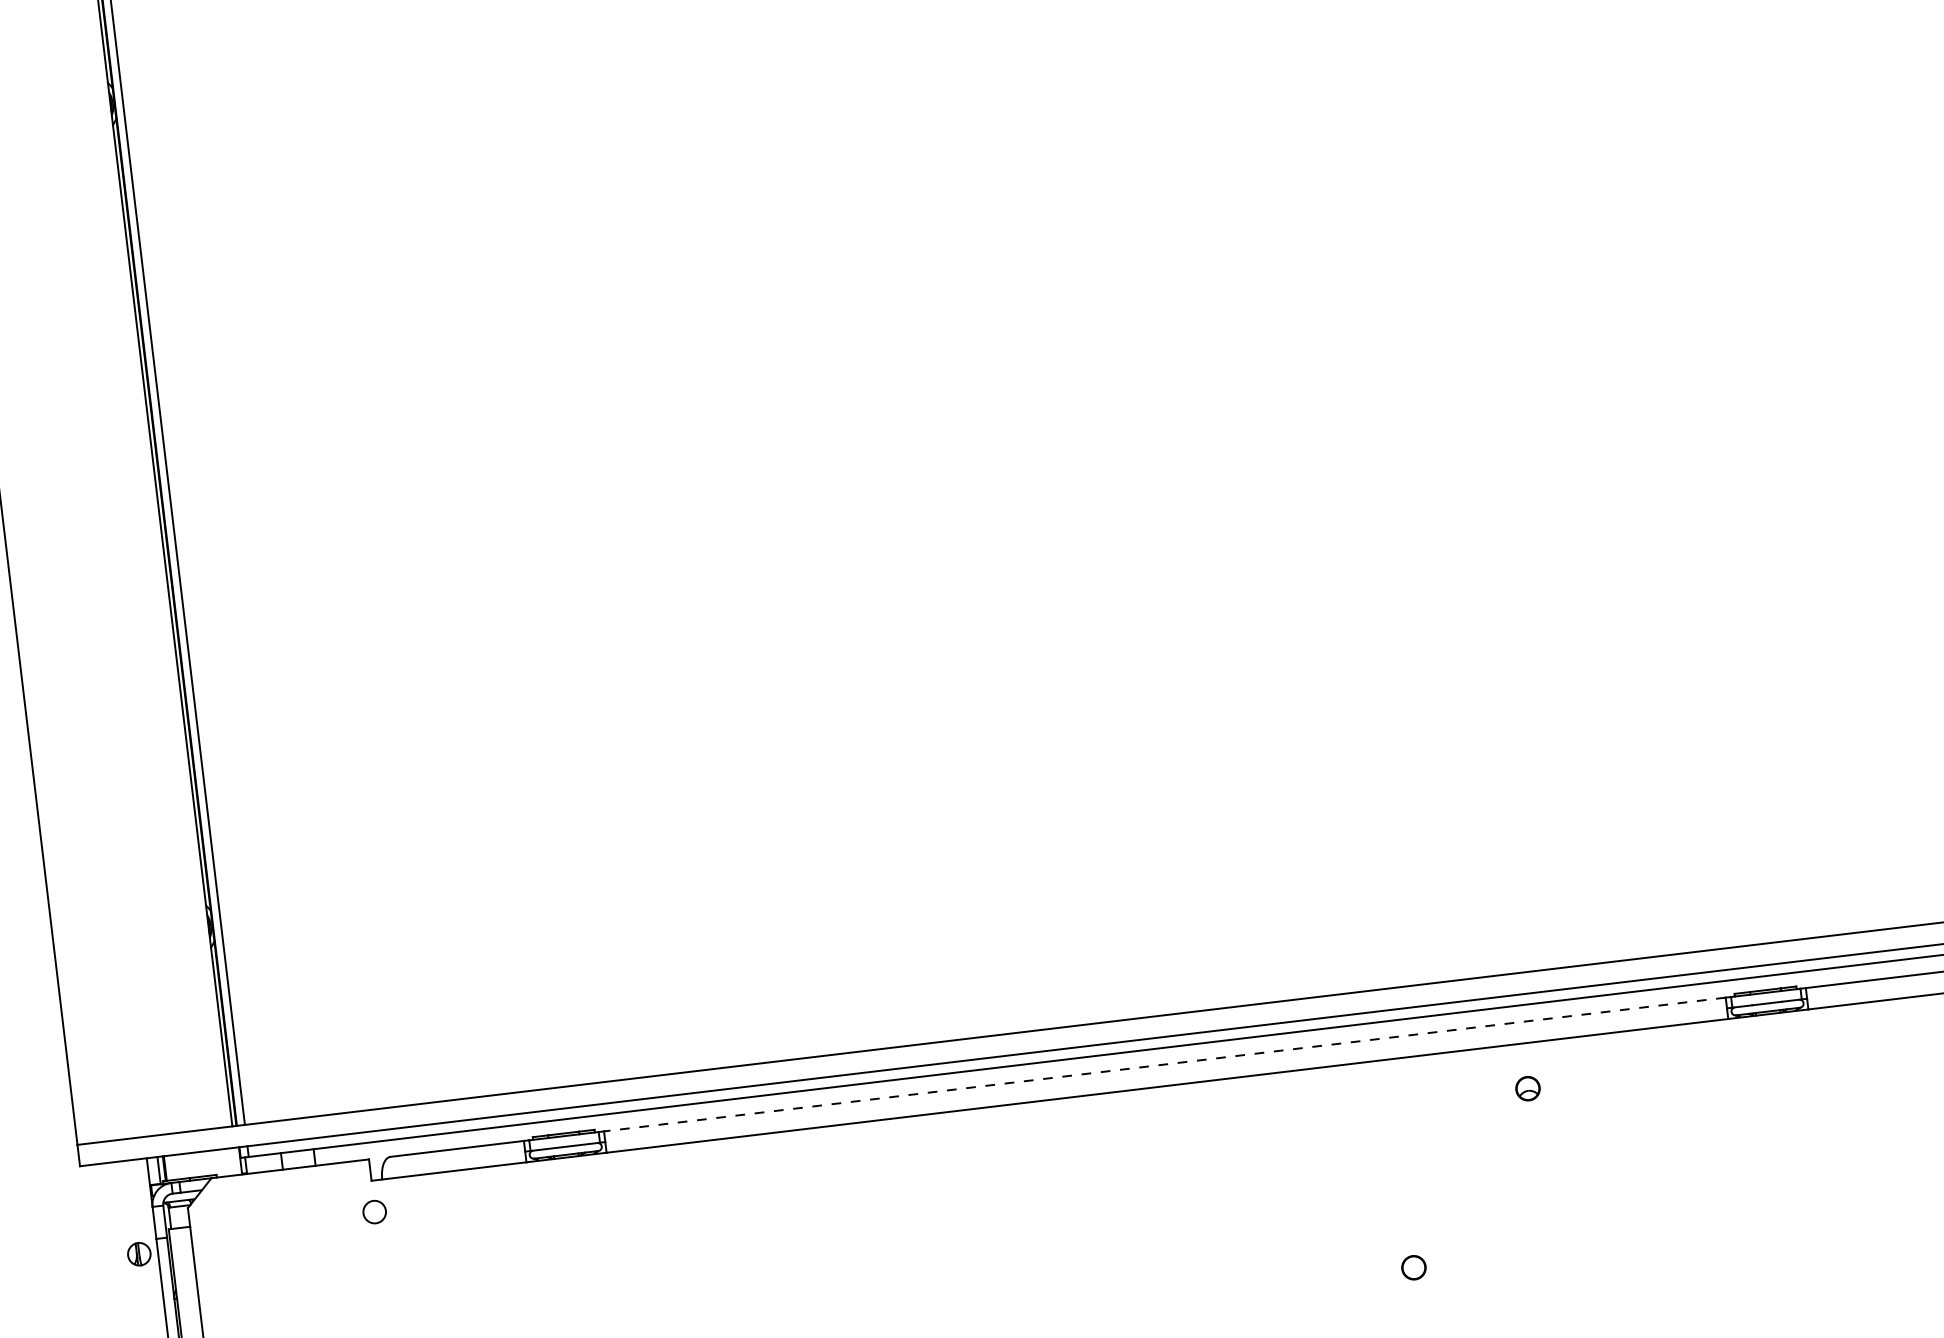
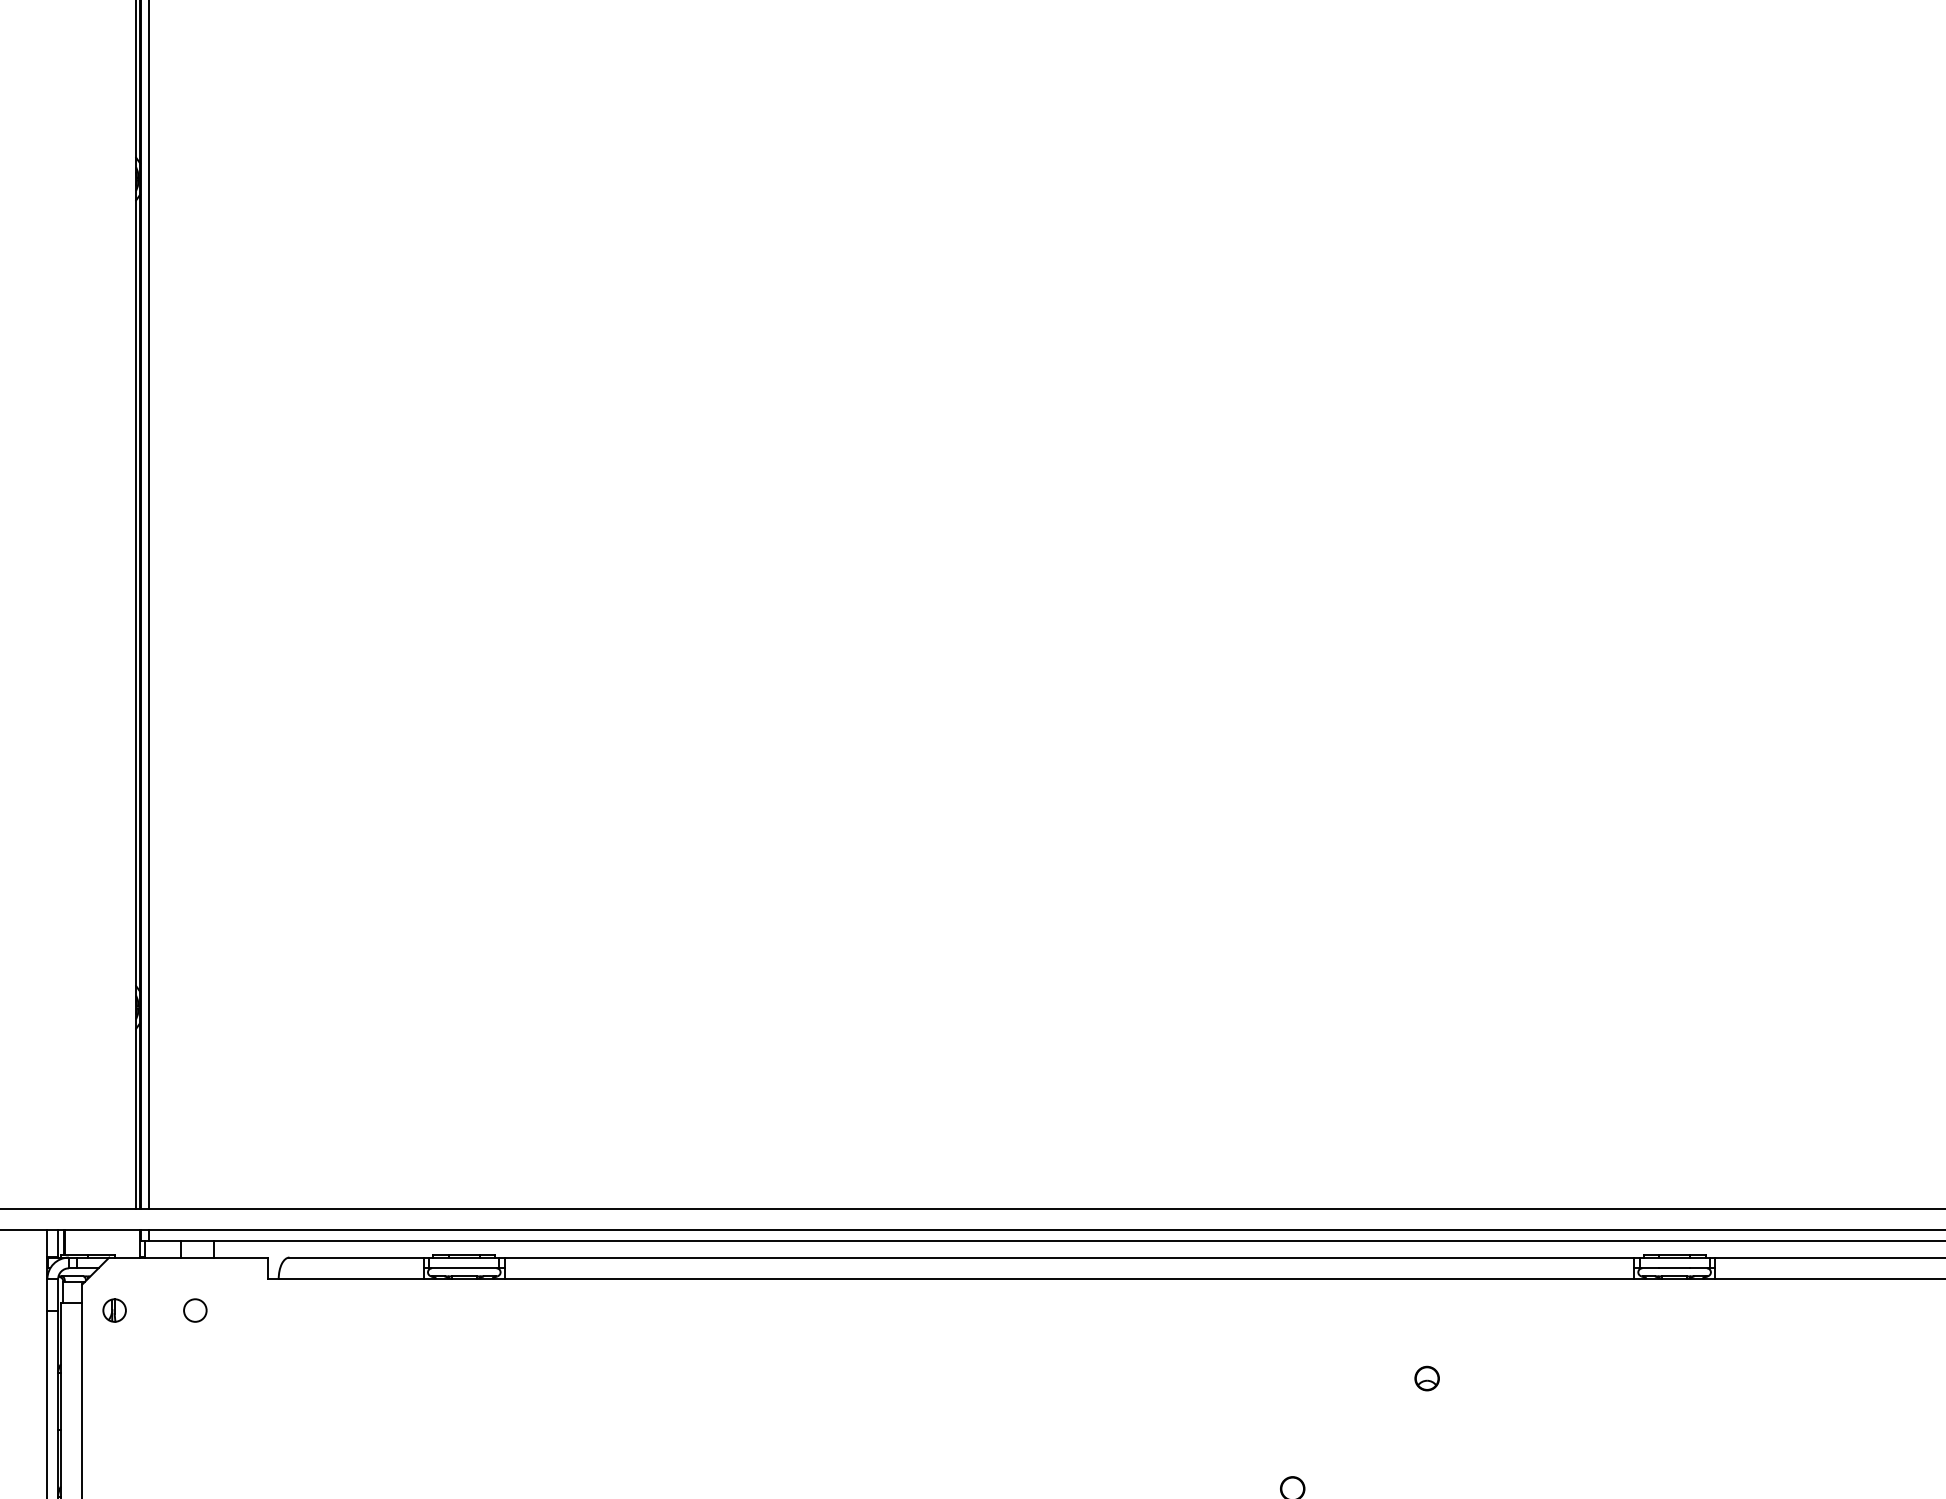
line: (1164, 1064) -> (1069, 1257), dashed -> solid
part: (1527, 1088) -> (1426, 1378), moved
circle: (374, 1212) -> (195, 1310), moved
part: (139, 1254) -> (114, 1310), moved

